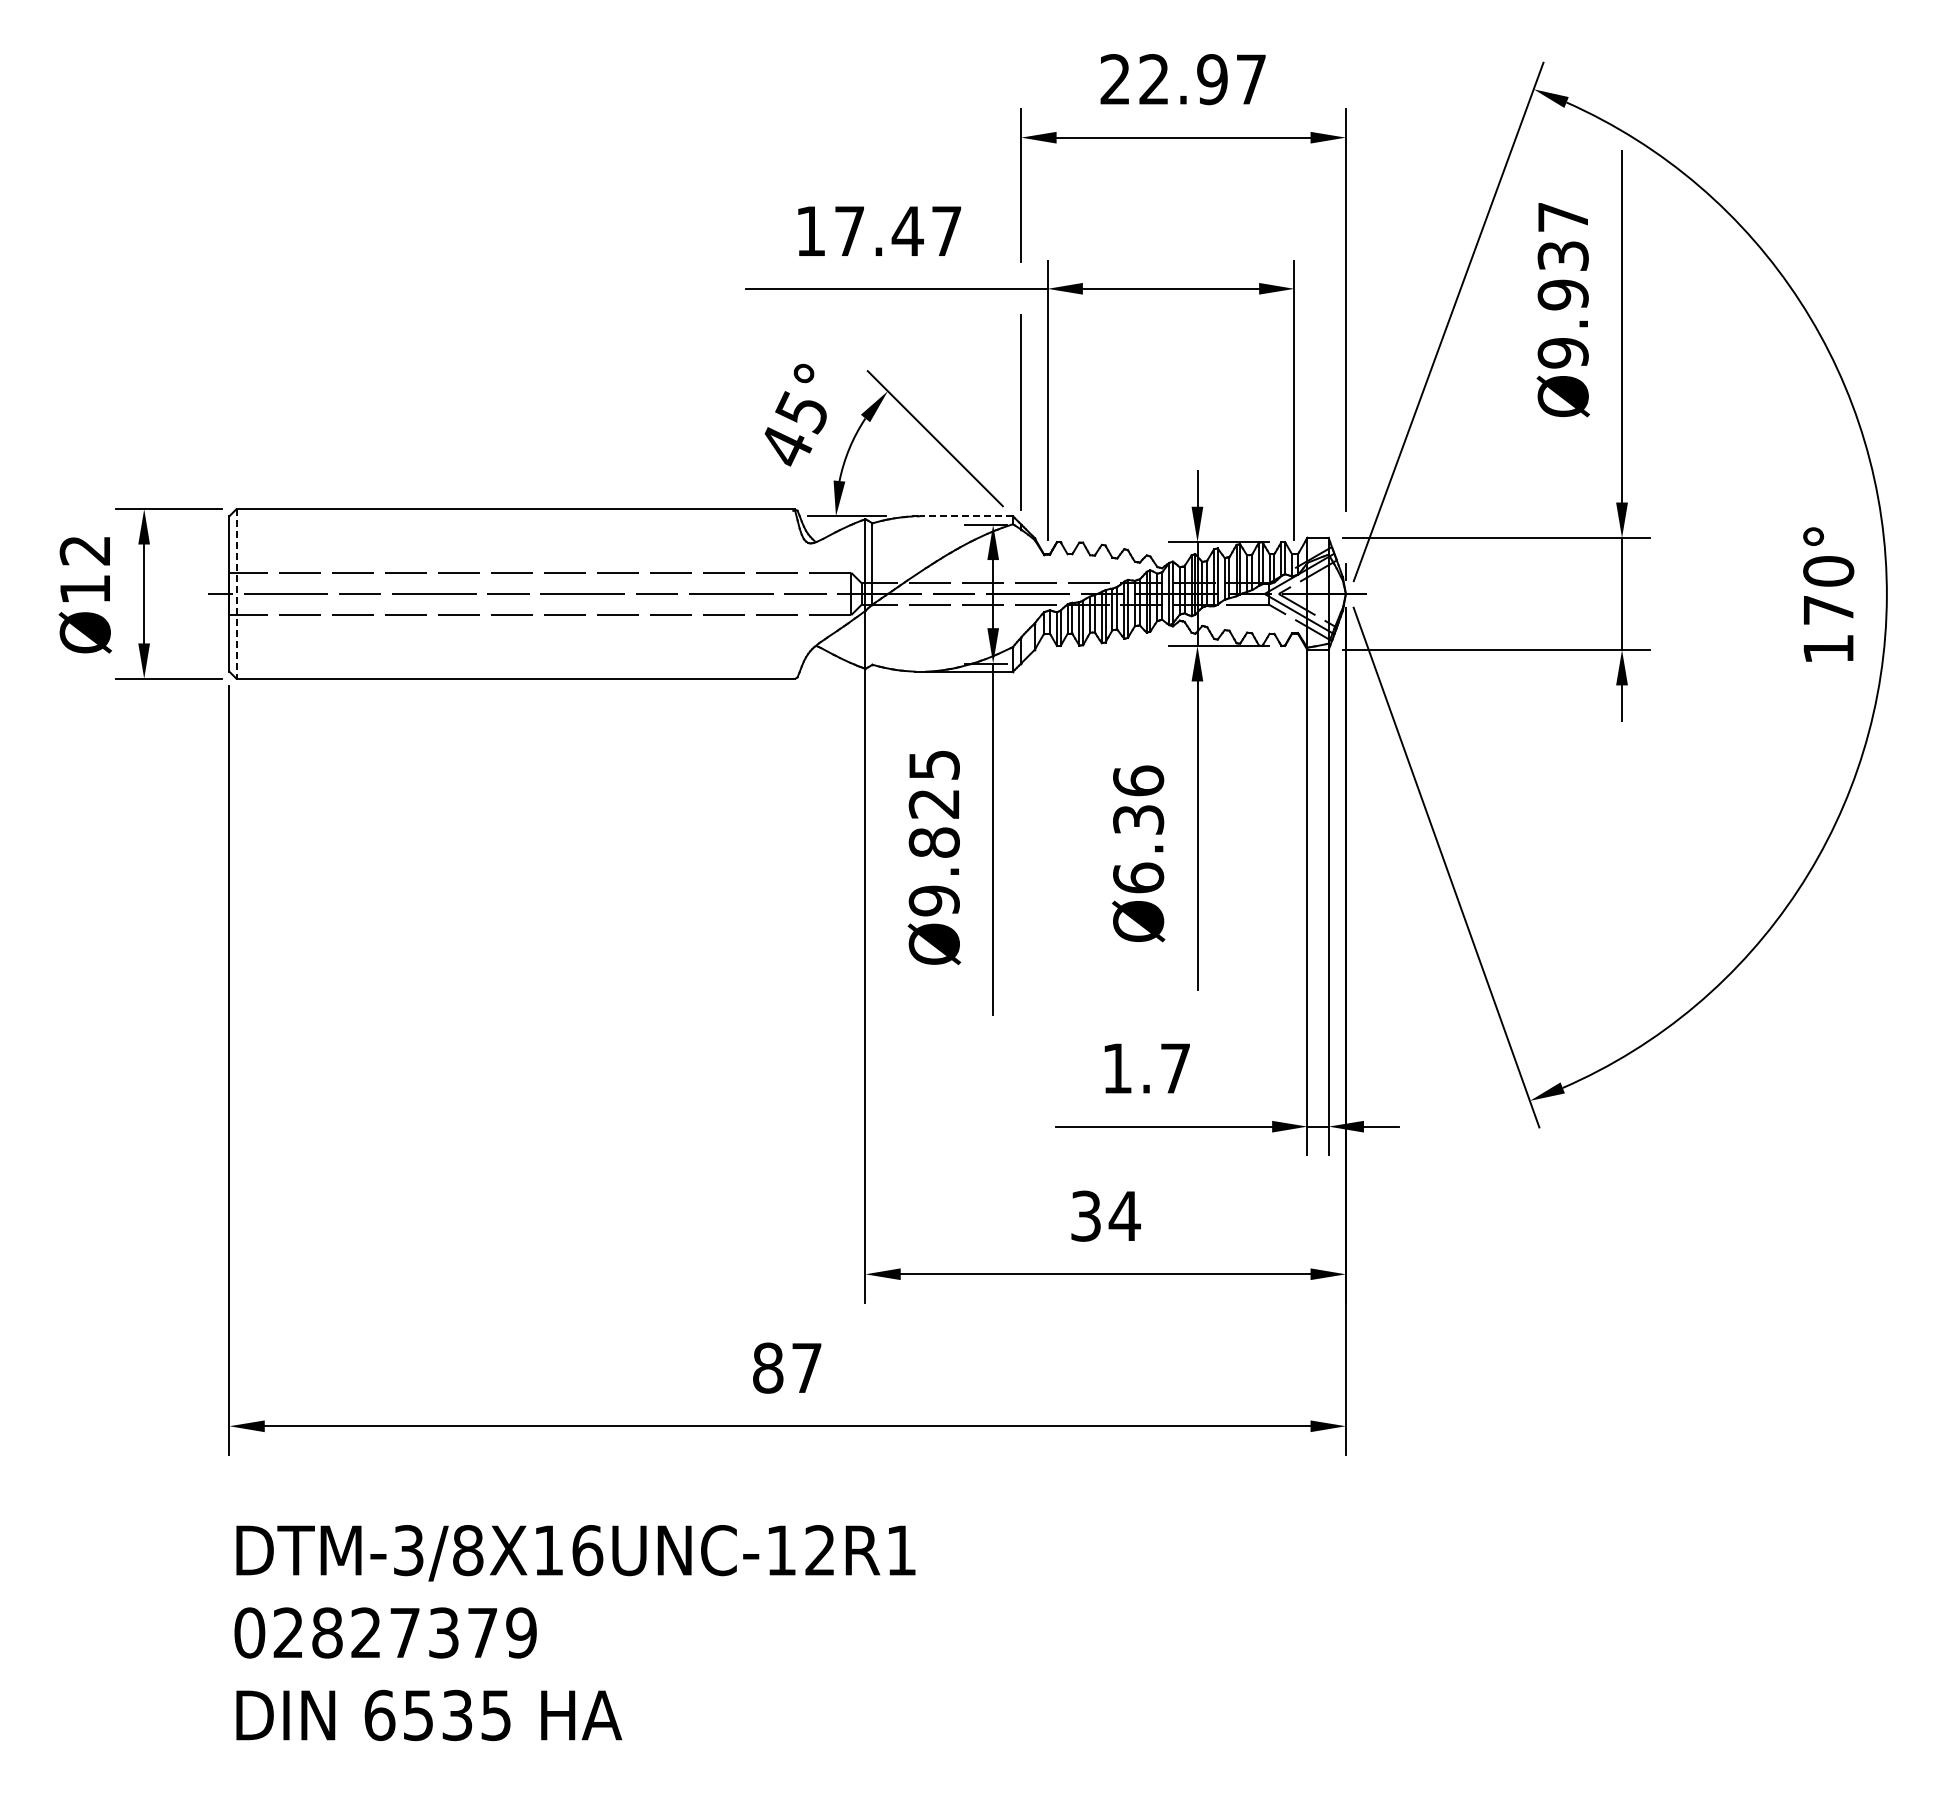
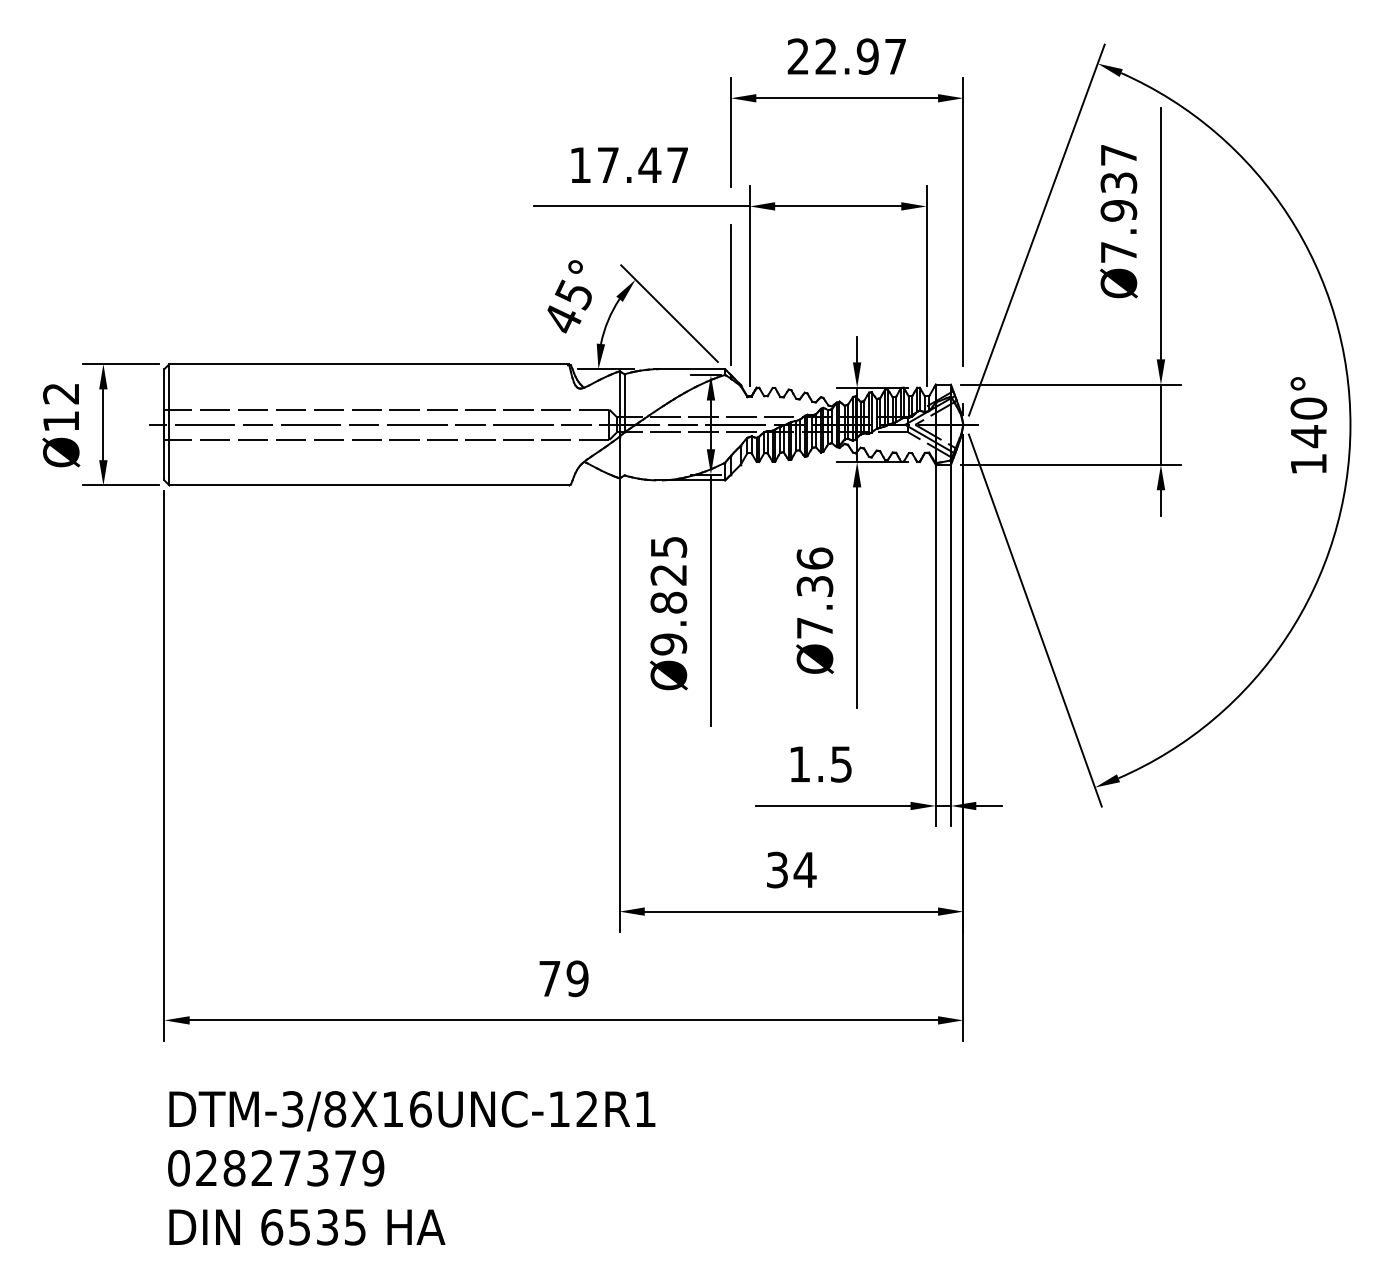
text: (1562, 353) -> (1118, 252), Ø9.937 -> Ø7.937
line: (966, 516) -> (691, 369), dashed -> solid
line: (236, 593) -> (169, 424), dashed -> solid
text: (1828, 610) -> (1308, 436), 170° -> 140°
text: (1138, 877) -> (814, 627), Ø6.36 -> Ø7.36
text: (1175, 1068) -> (841, 764), 1.7 -> 1.5
text: (787, 1367) -> (563, 978), 87 -> 79

